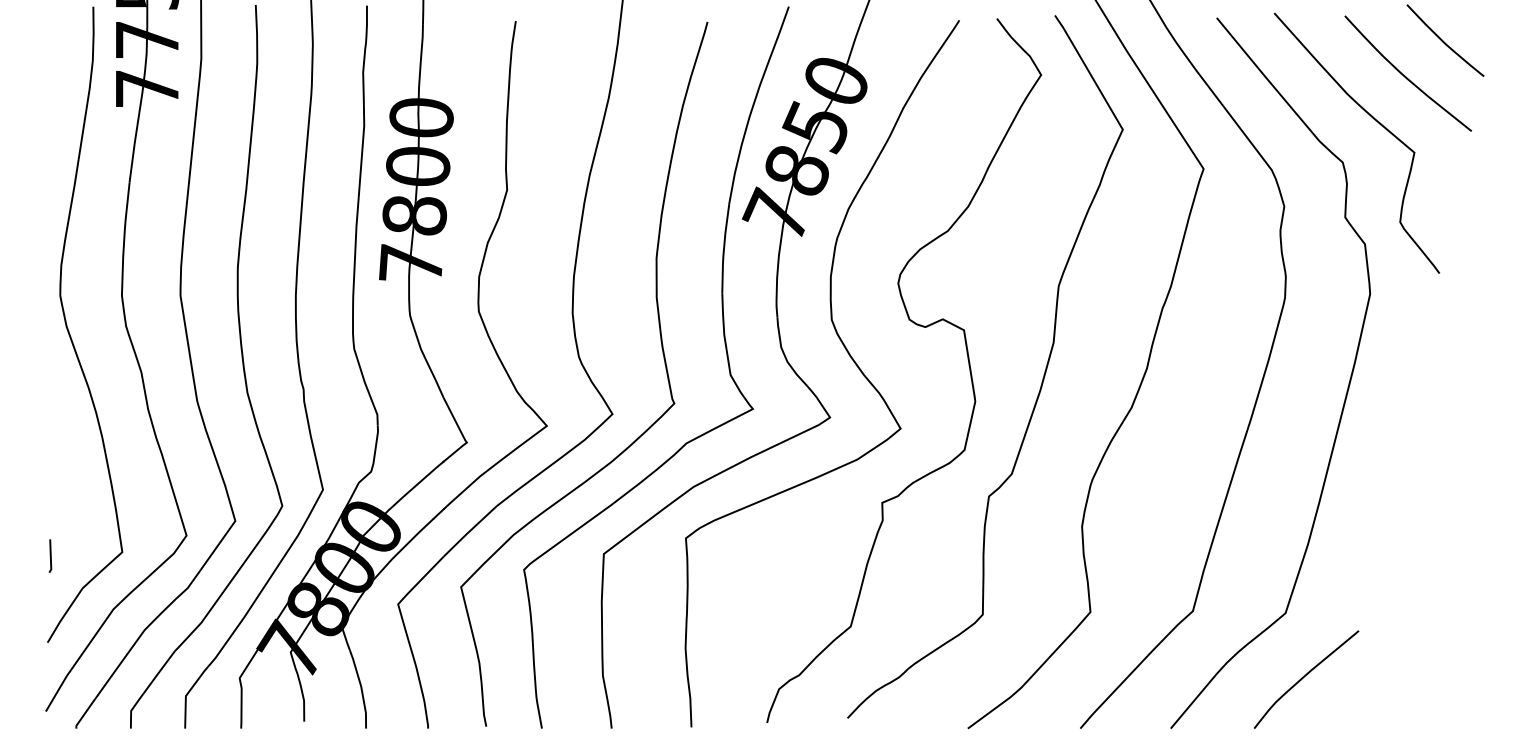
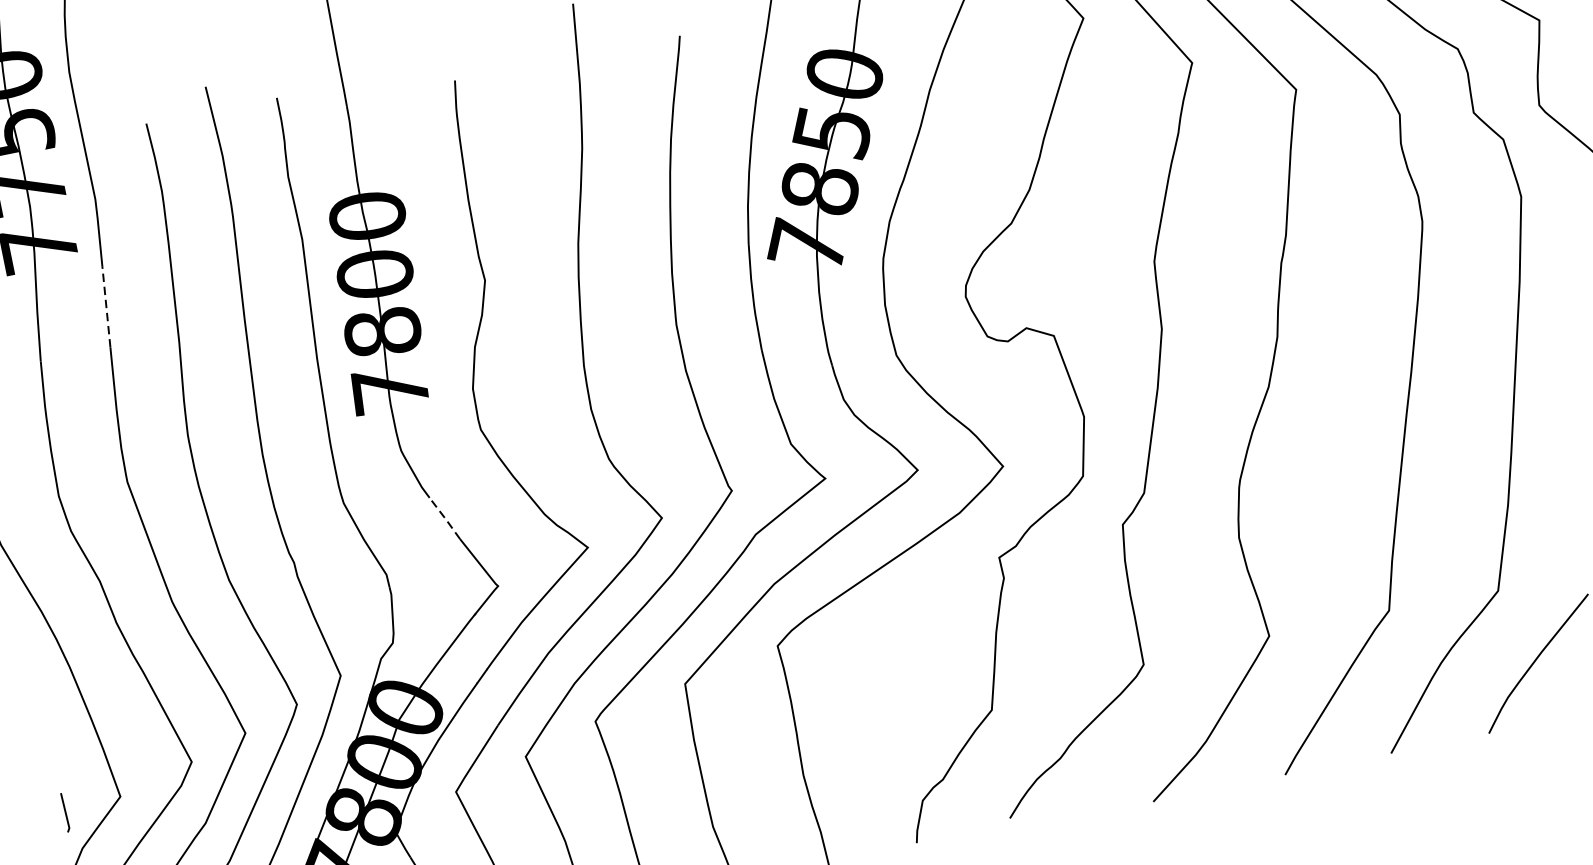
line: (192, 148) -> (106, 306), solid -> dashed
line: (434, 378) -> (444, 518), solid -> dashed
line: (50, 555) -> (65, 811), moved

